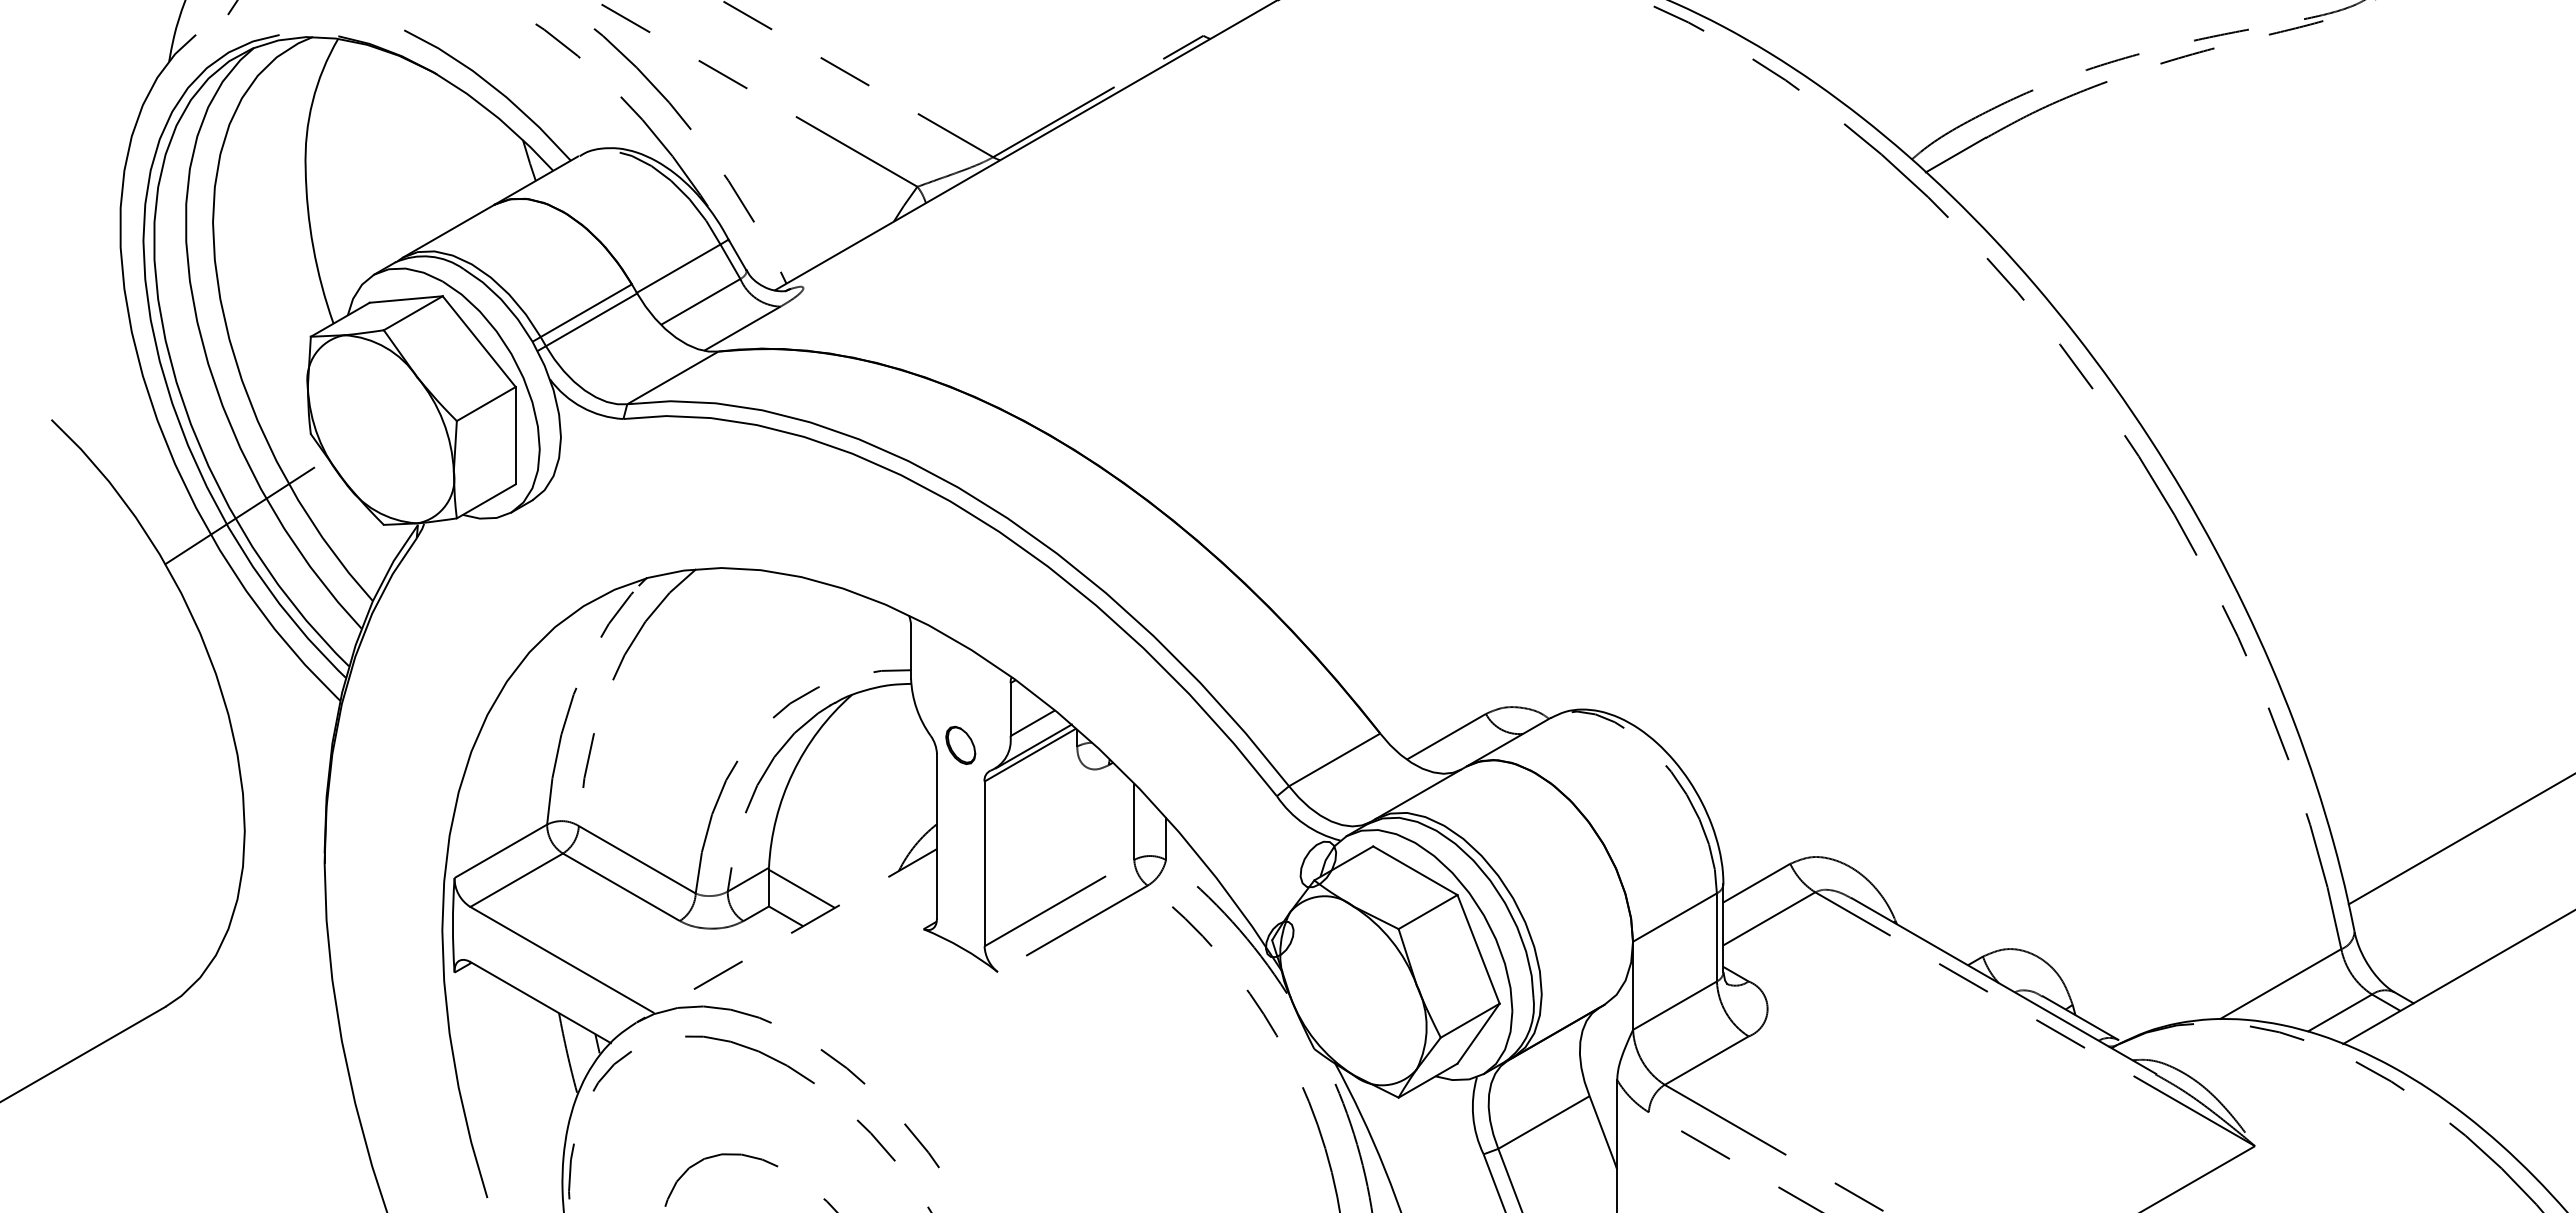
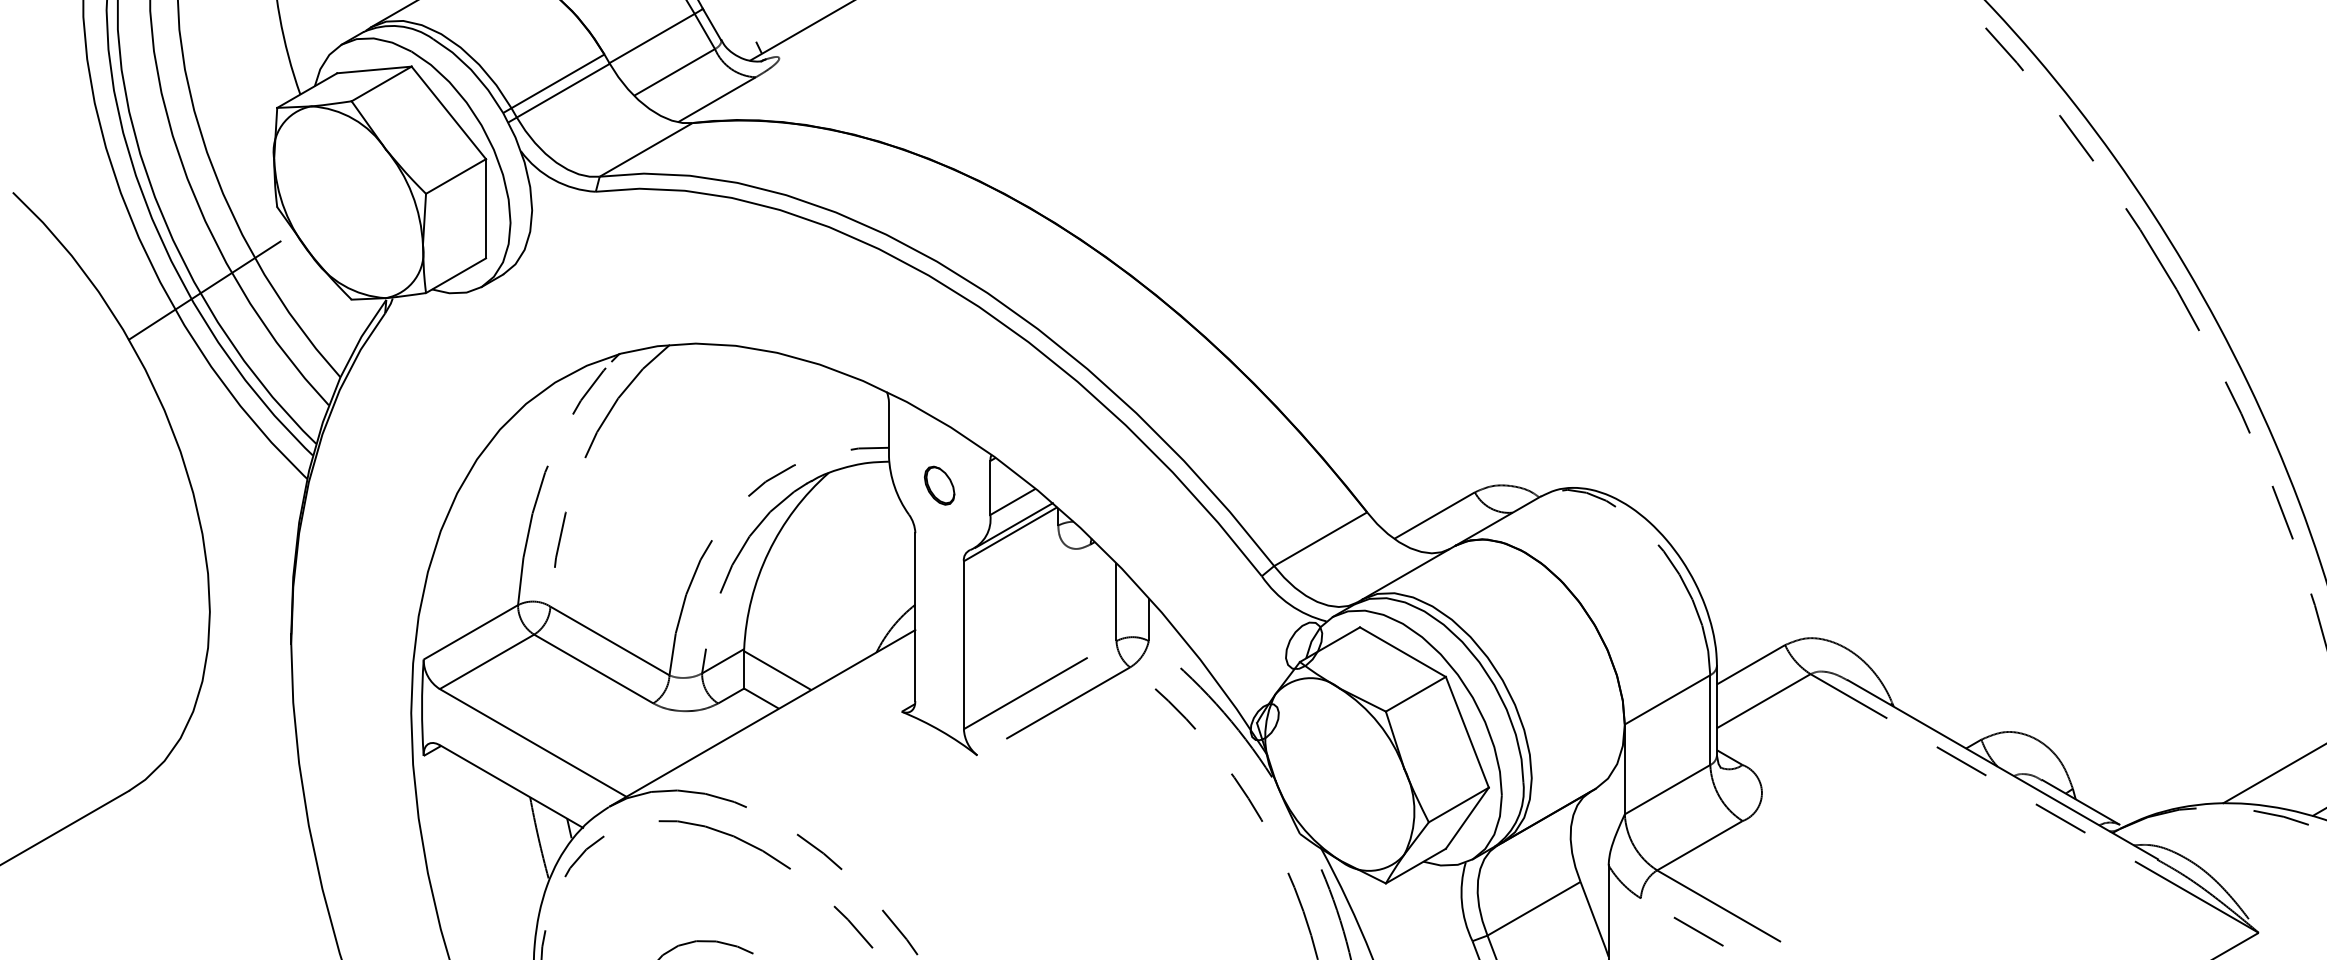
part: (960, 744) -> (939, 484), moved
line: (787, 935) -> (763, 718), dashed -> solid

